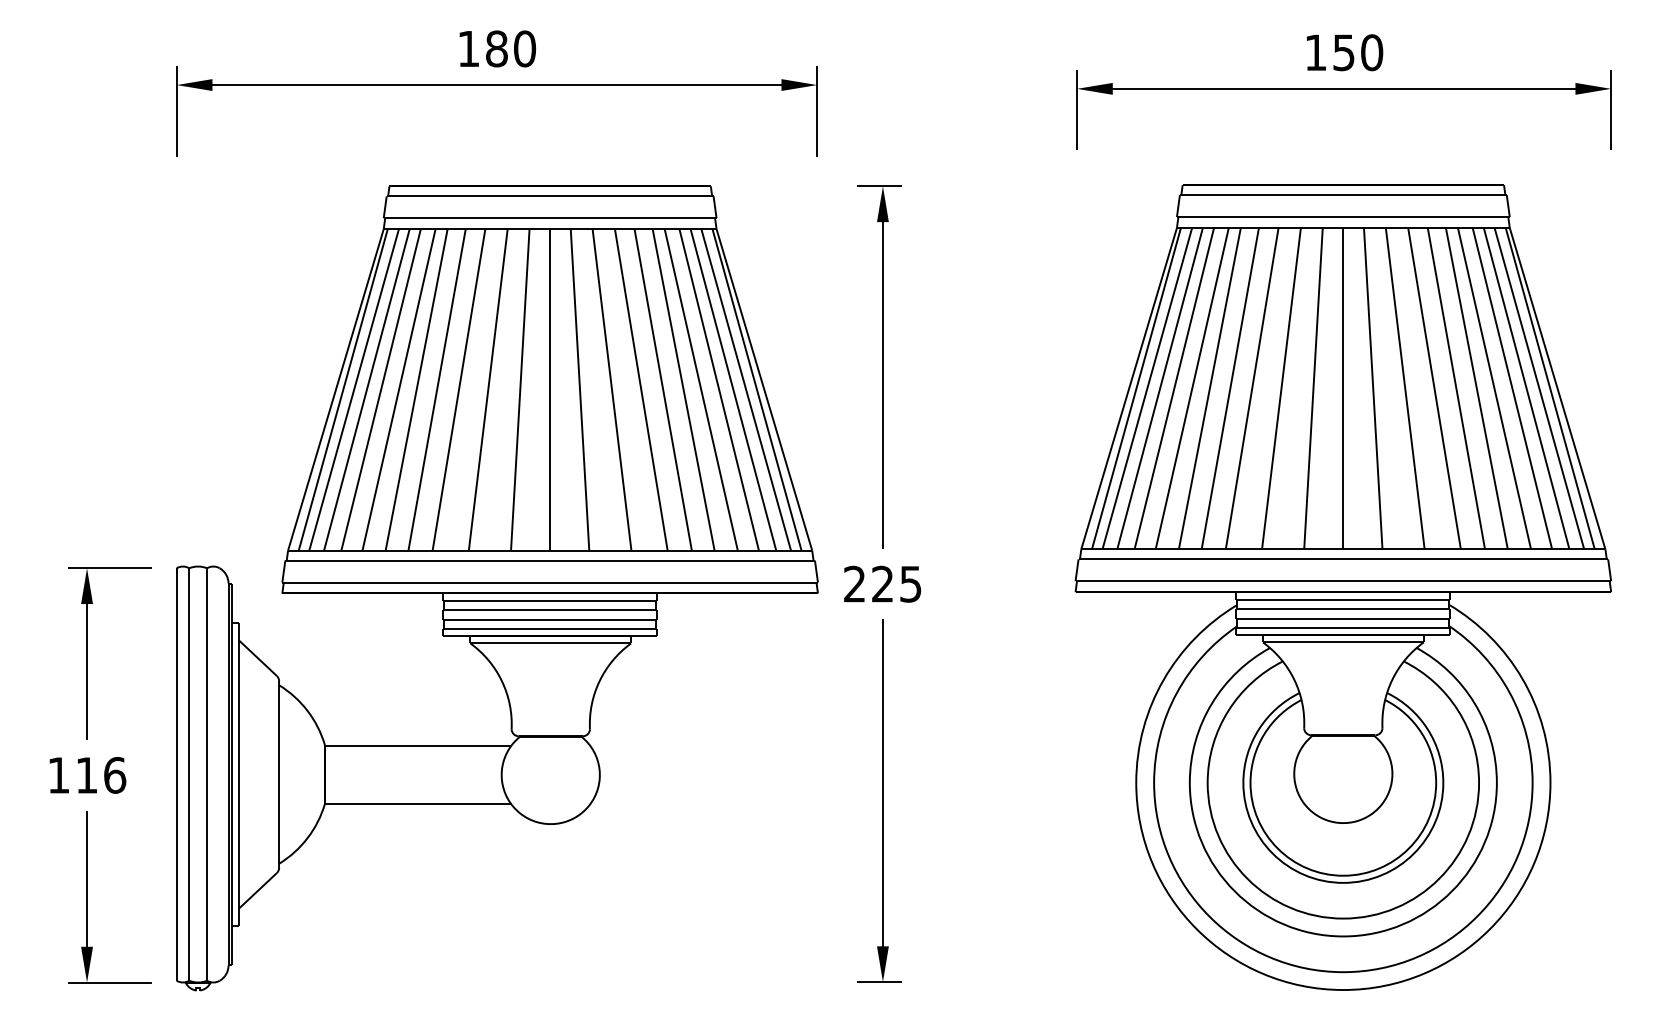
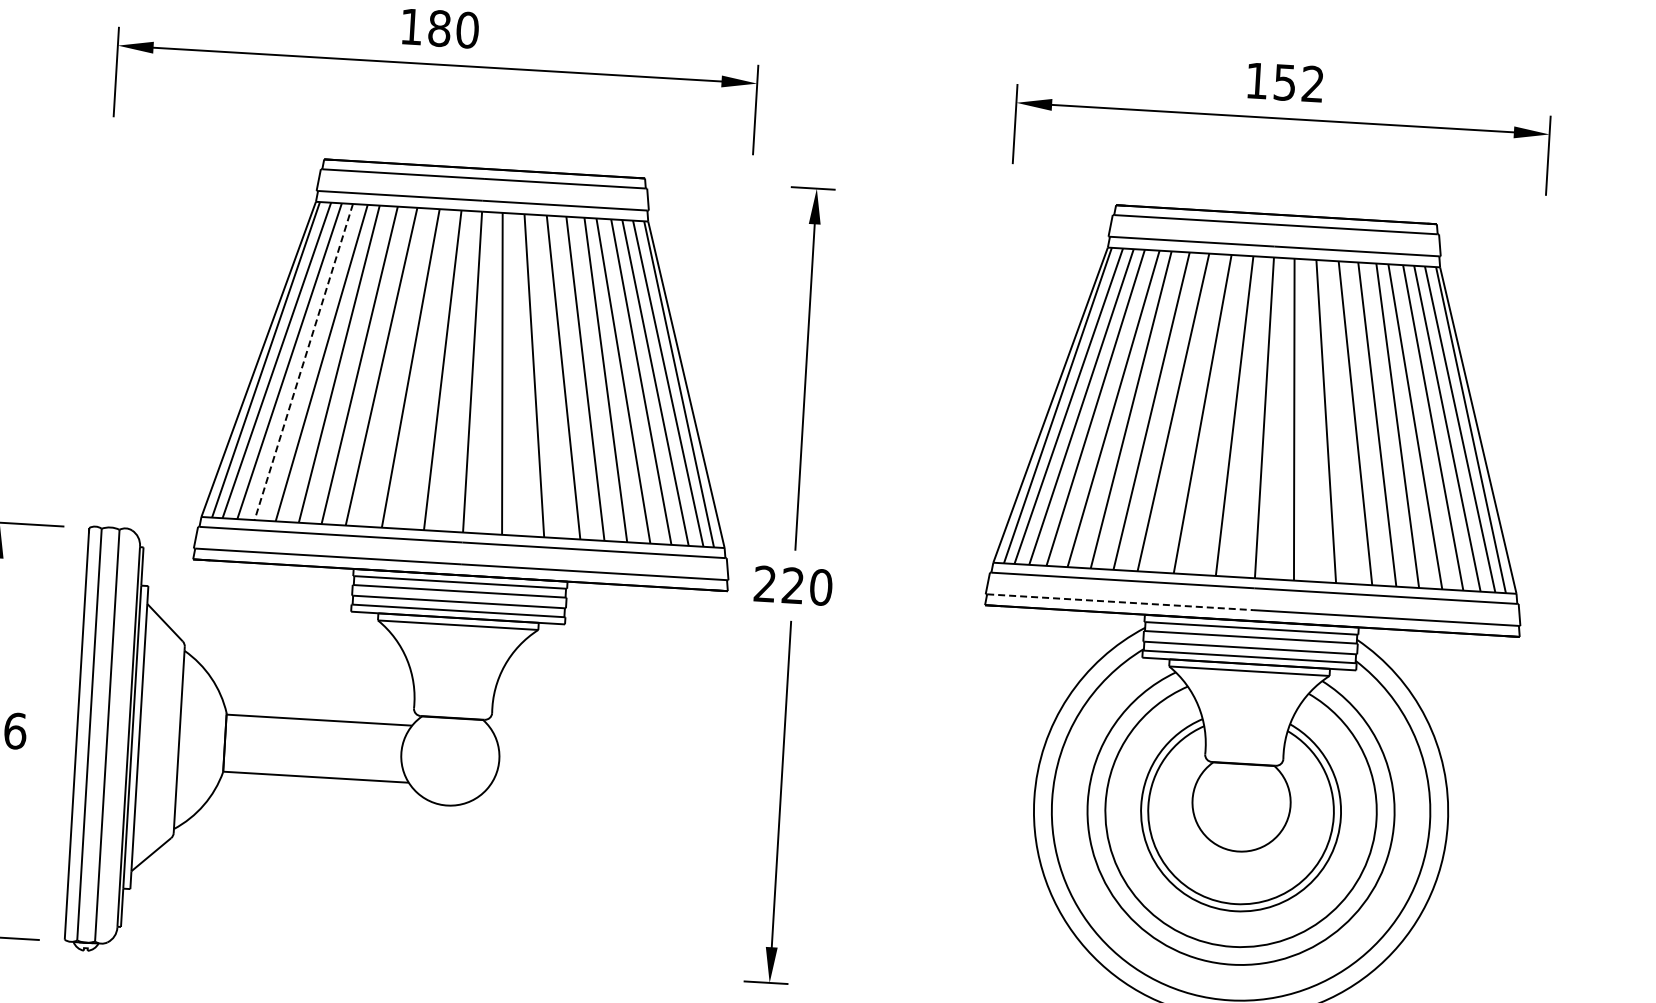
text: (1372, 52) -> (1313, 84), 150 -> 152
line: (381, 389) -> (304, 361), solid -> dashed
line: (1210, 581) -> (1120, 602), solid -> dashed
text: (910, 583) -> (820, 586), 225 -> 220

